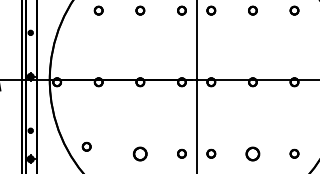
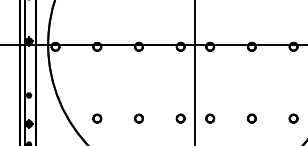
part: (86, 146) -> (97, 118), moved
part: (140, 153) -> (139, 118), size x0.62
part: (252, 153) -> (251, 118), size x0.62

